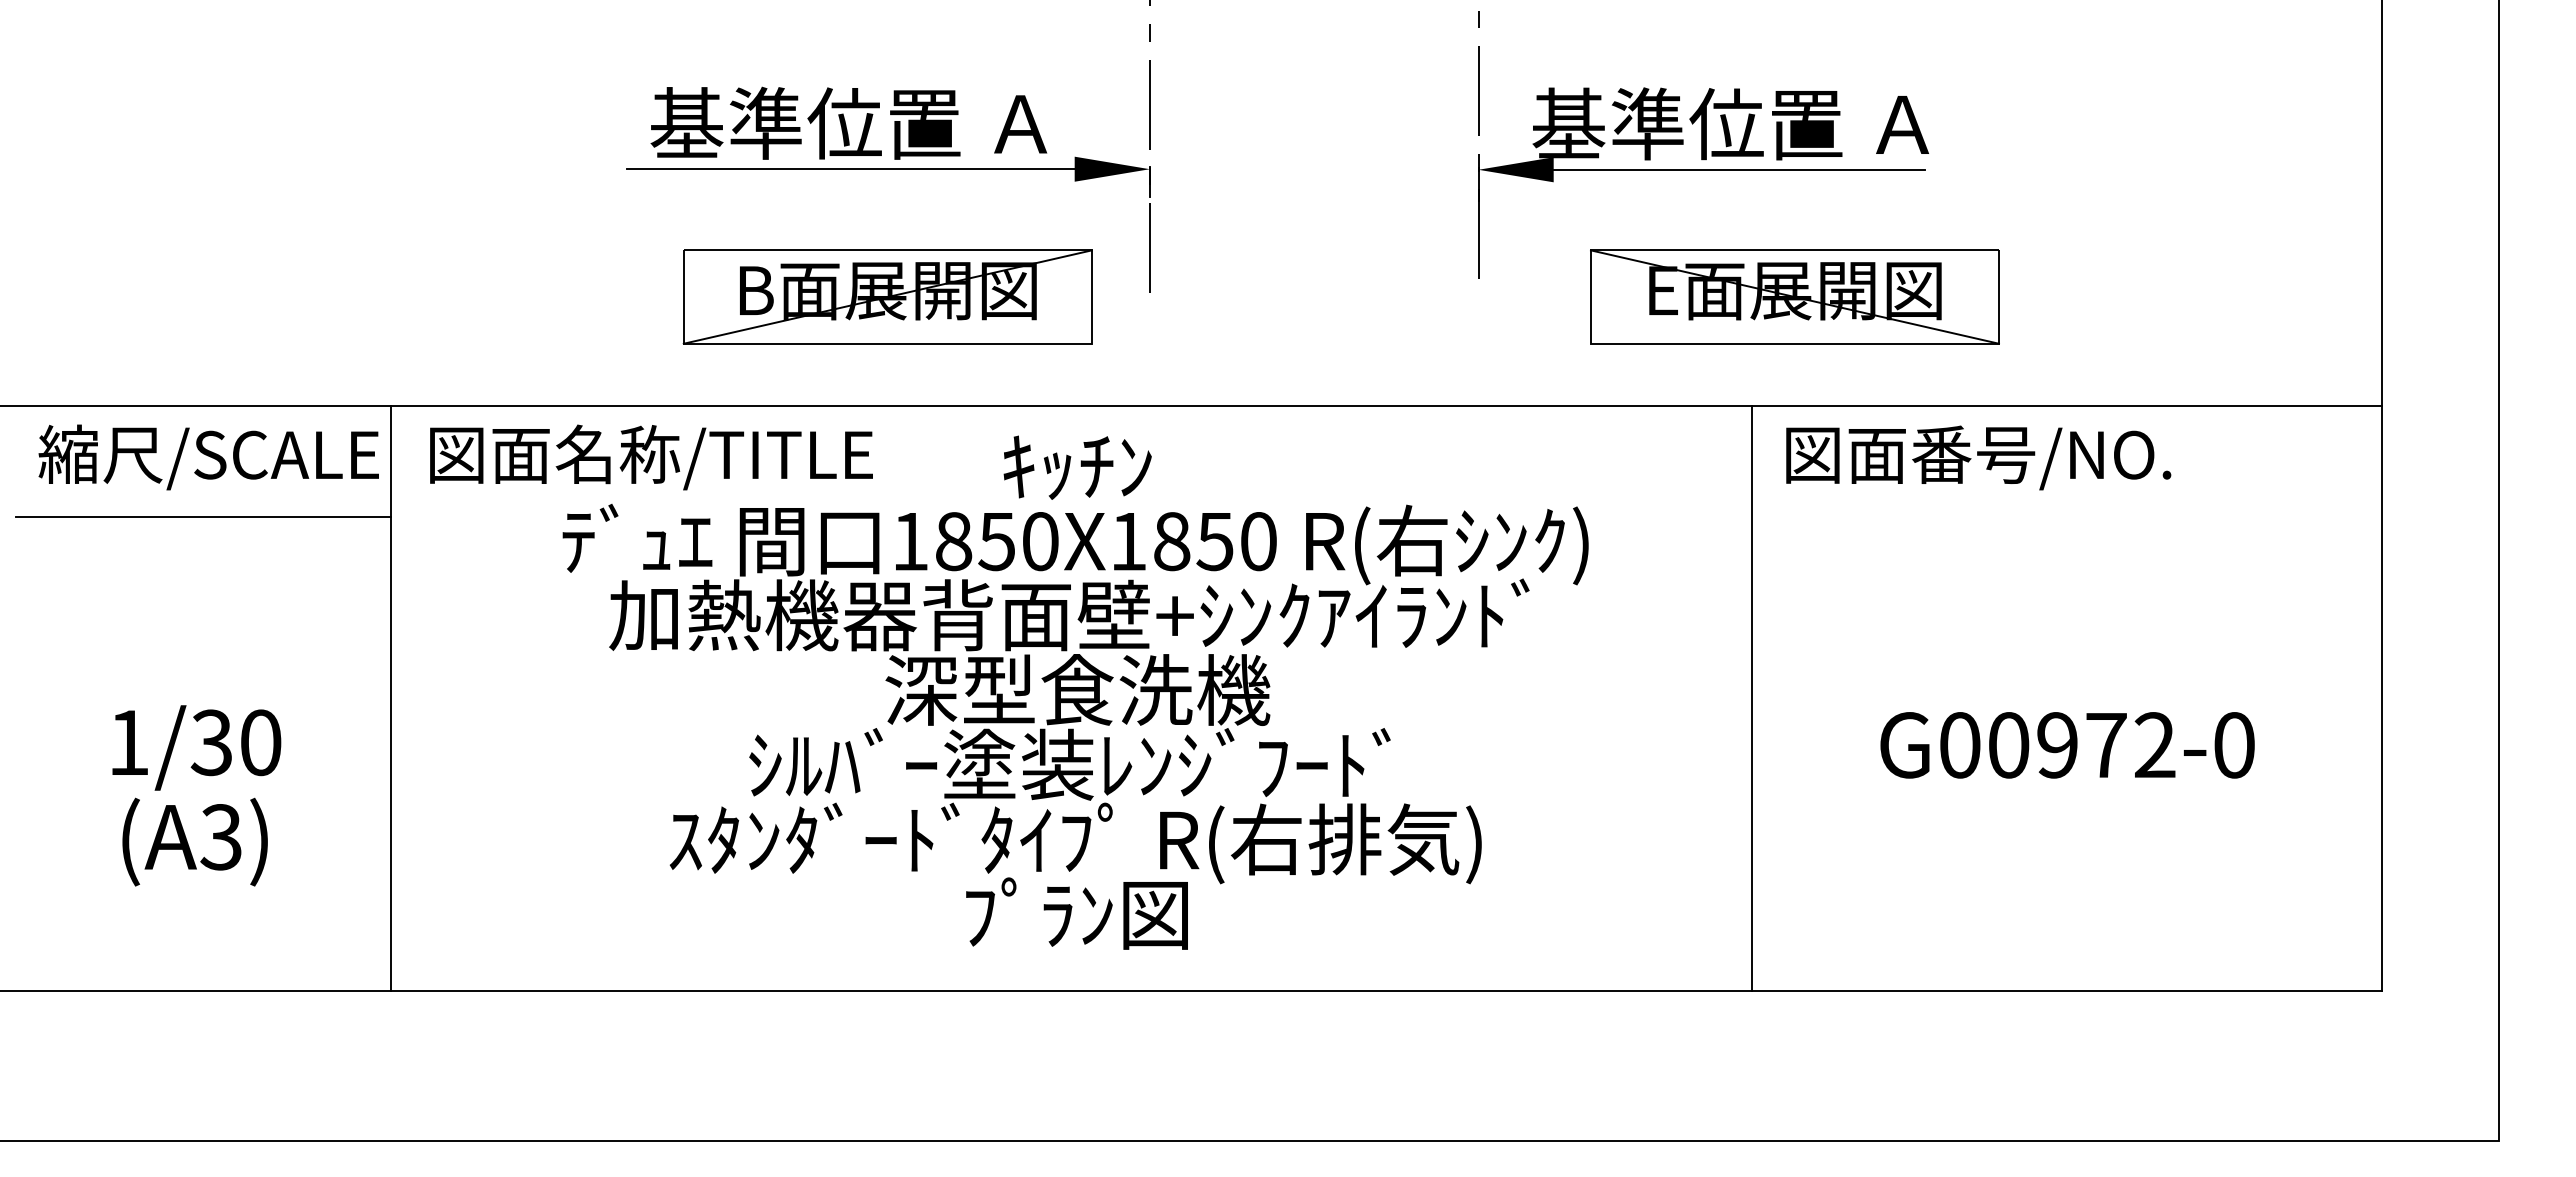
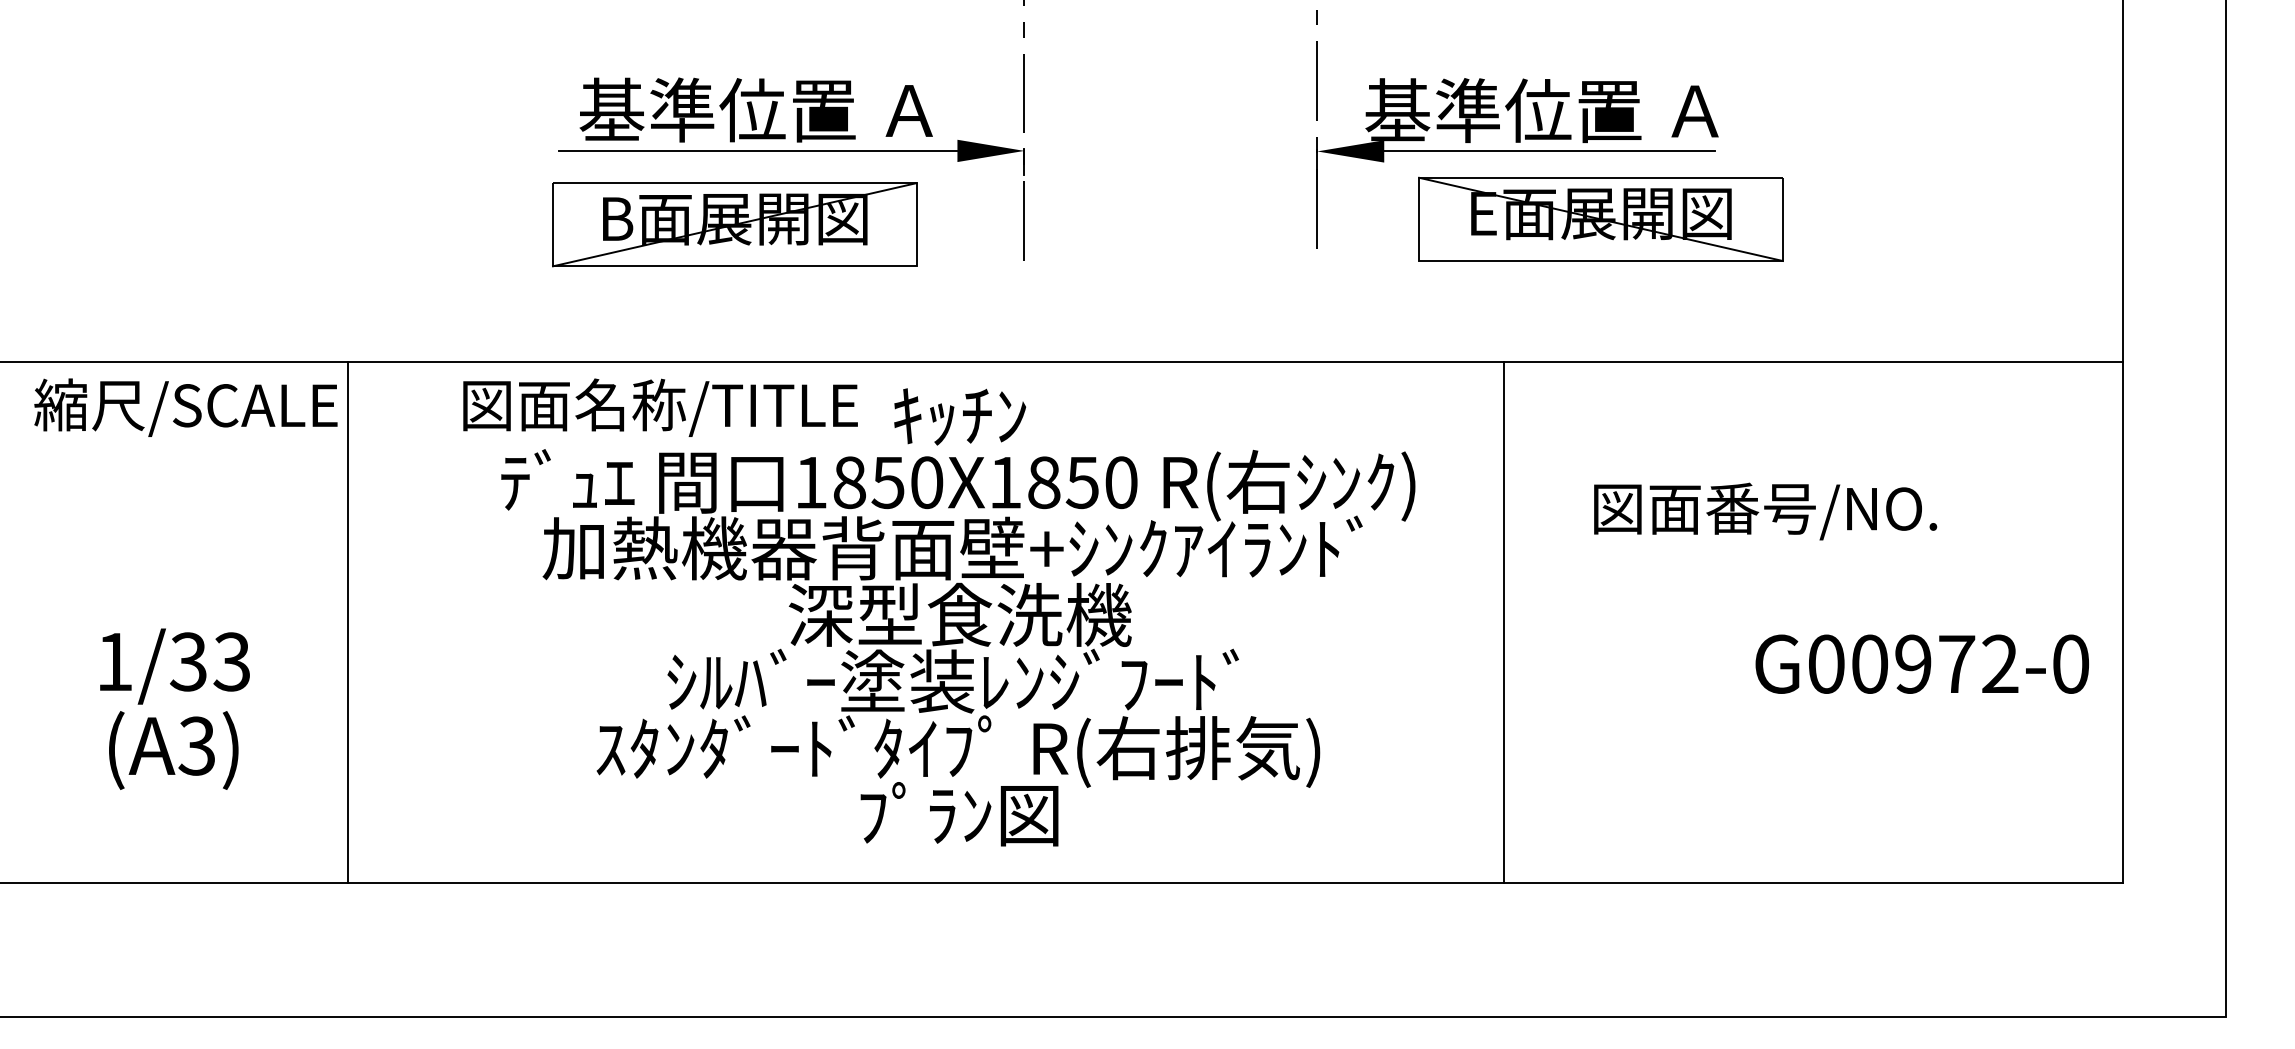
part: (887, 296) -> (734, 224), moved
part: (1794, 296) -> (1600, 218), moved
text: (651, 457) -> (660, 407), moved
text: (1978, 457) -> (1765, 511), moved
line: (202, 516) -> (180, 460), removed
line: (1752, 698) -> (1504, 622), moved
text: (260, 742) -> (231, 661), 1/30 -> 1/33
text: (2067, 745) -> (1922, 664), moved

